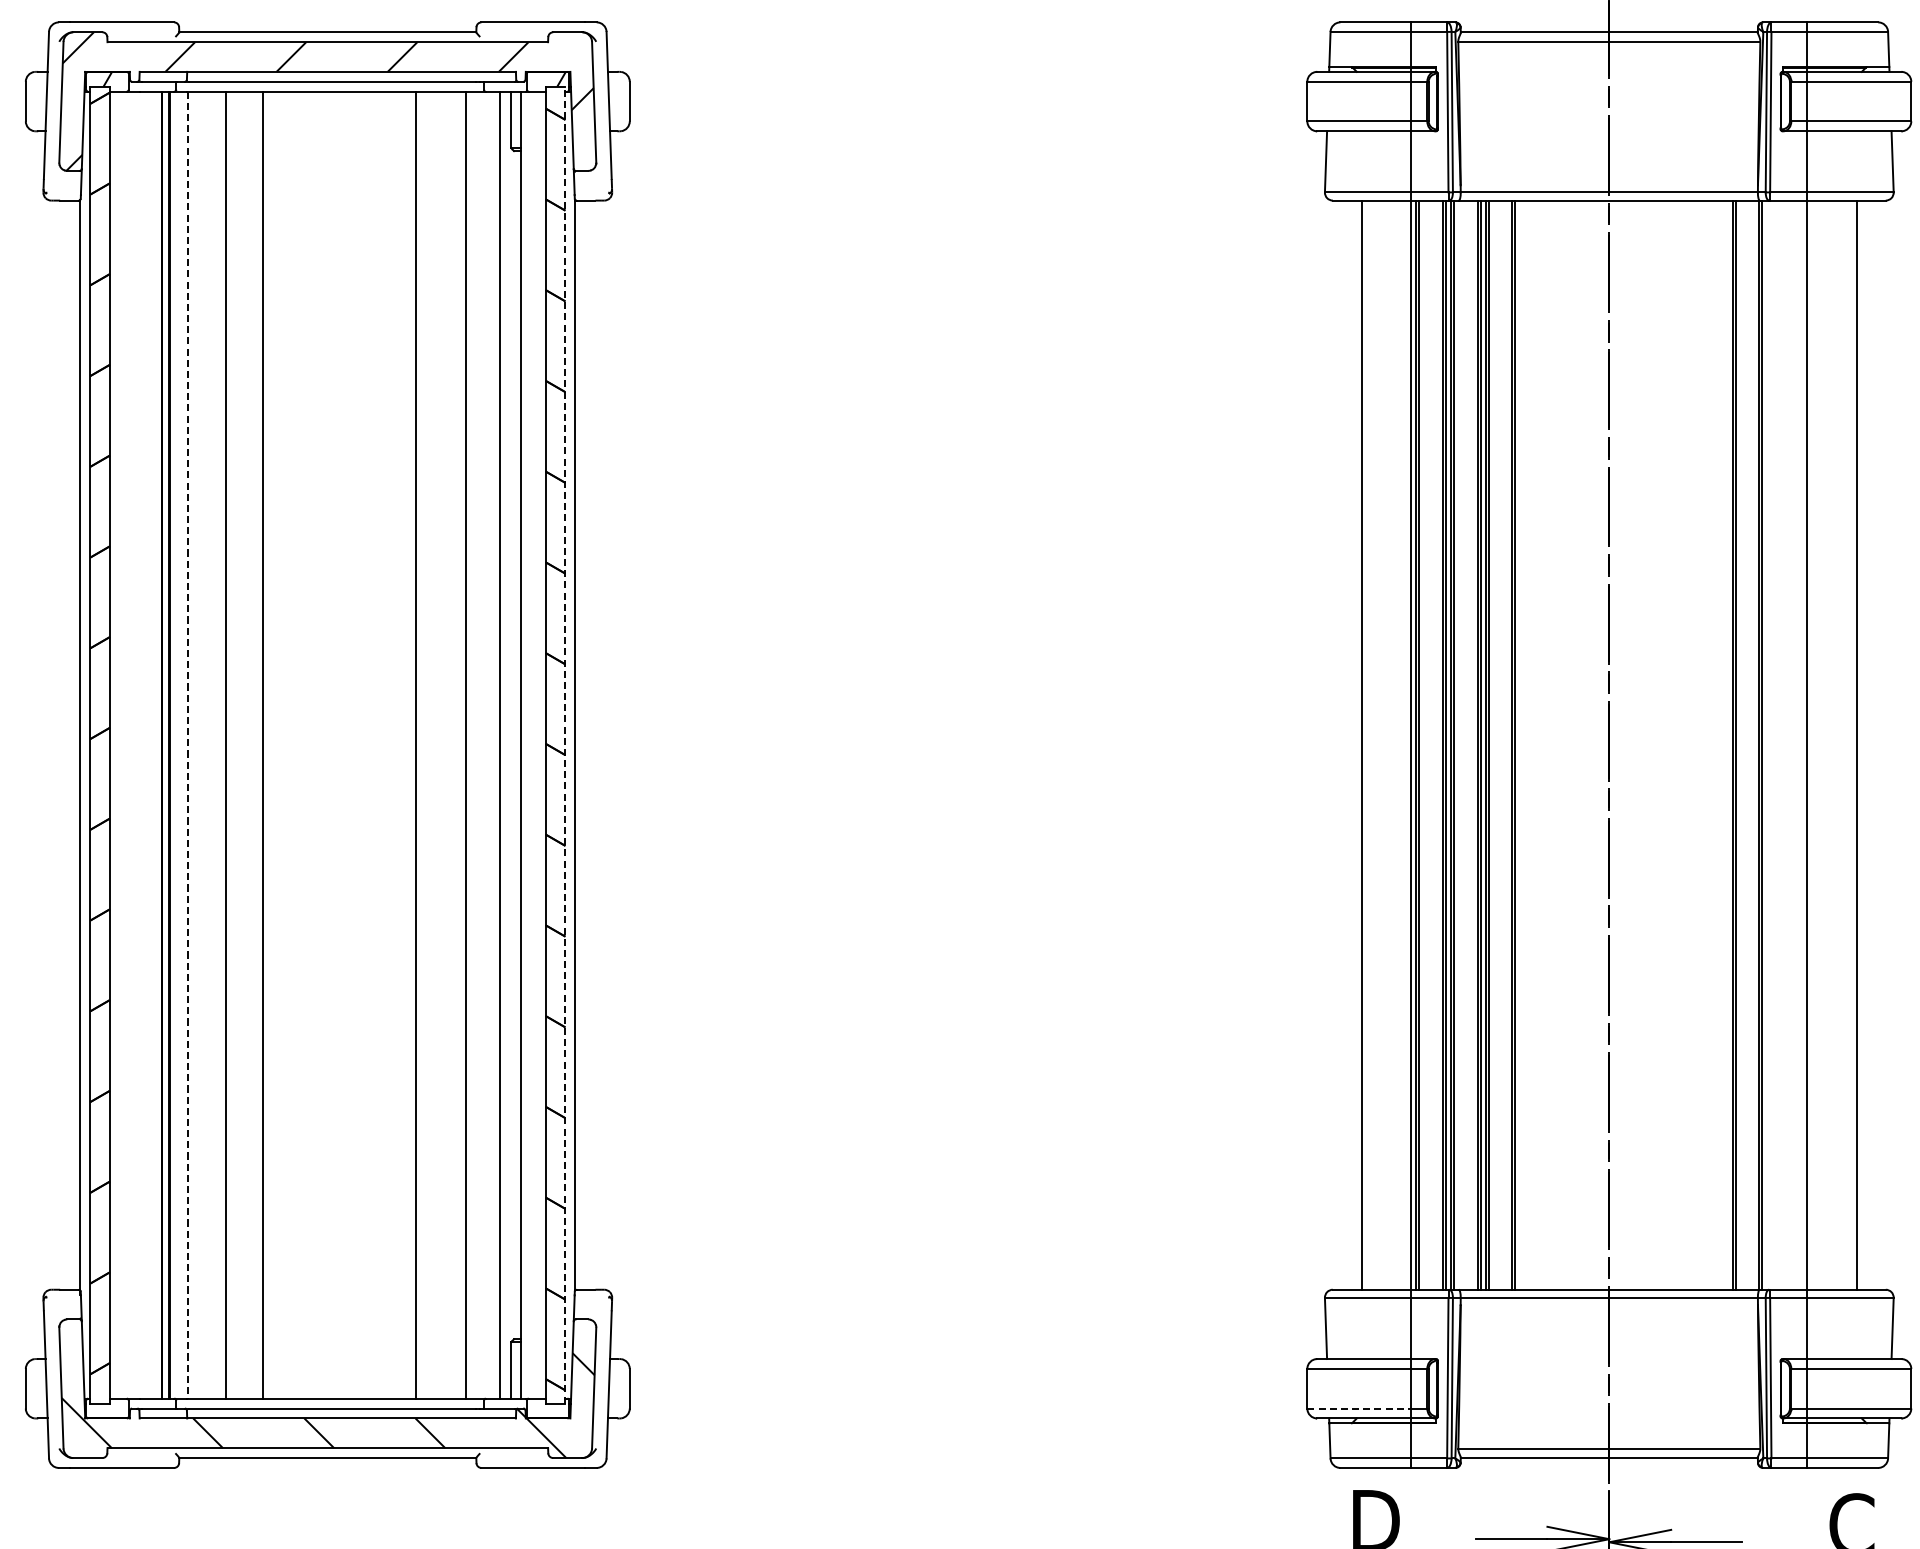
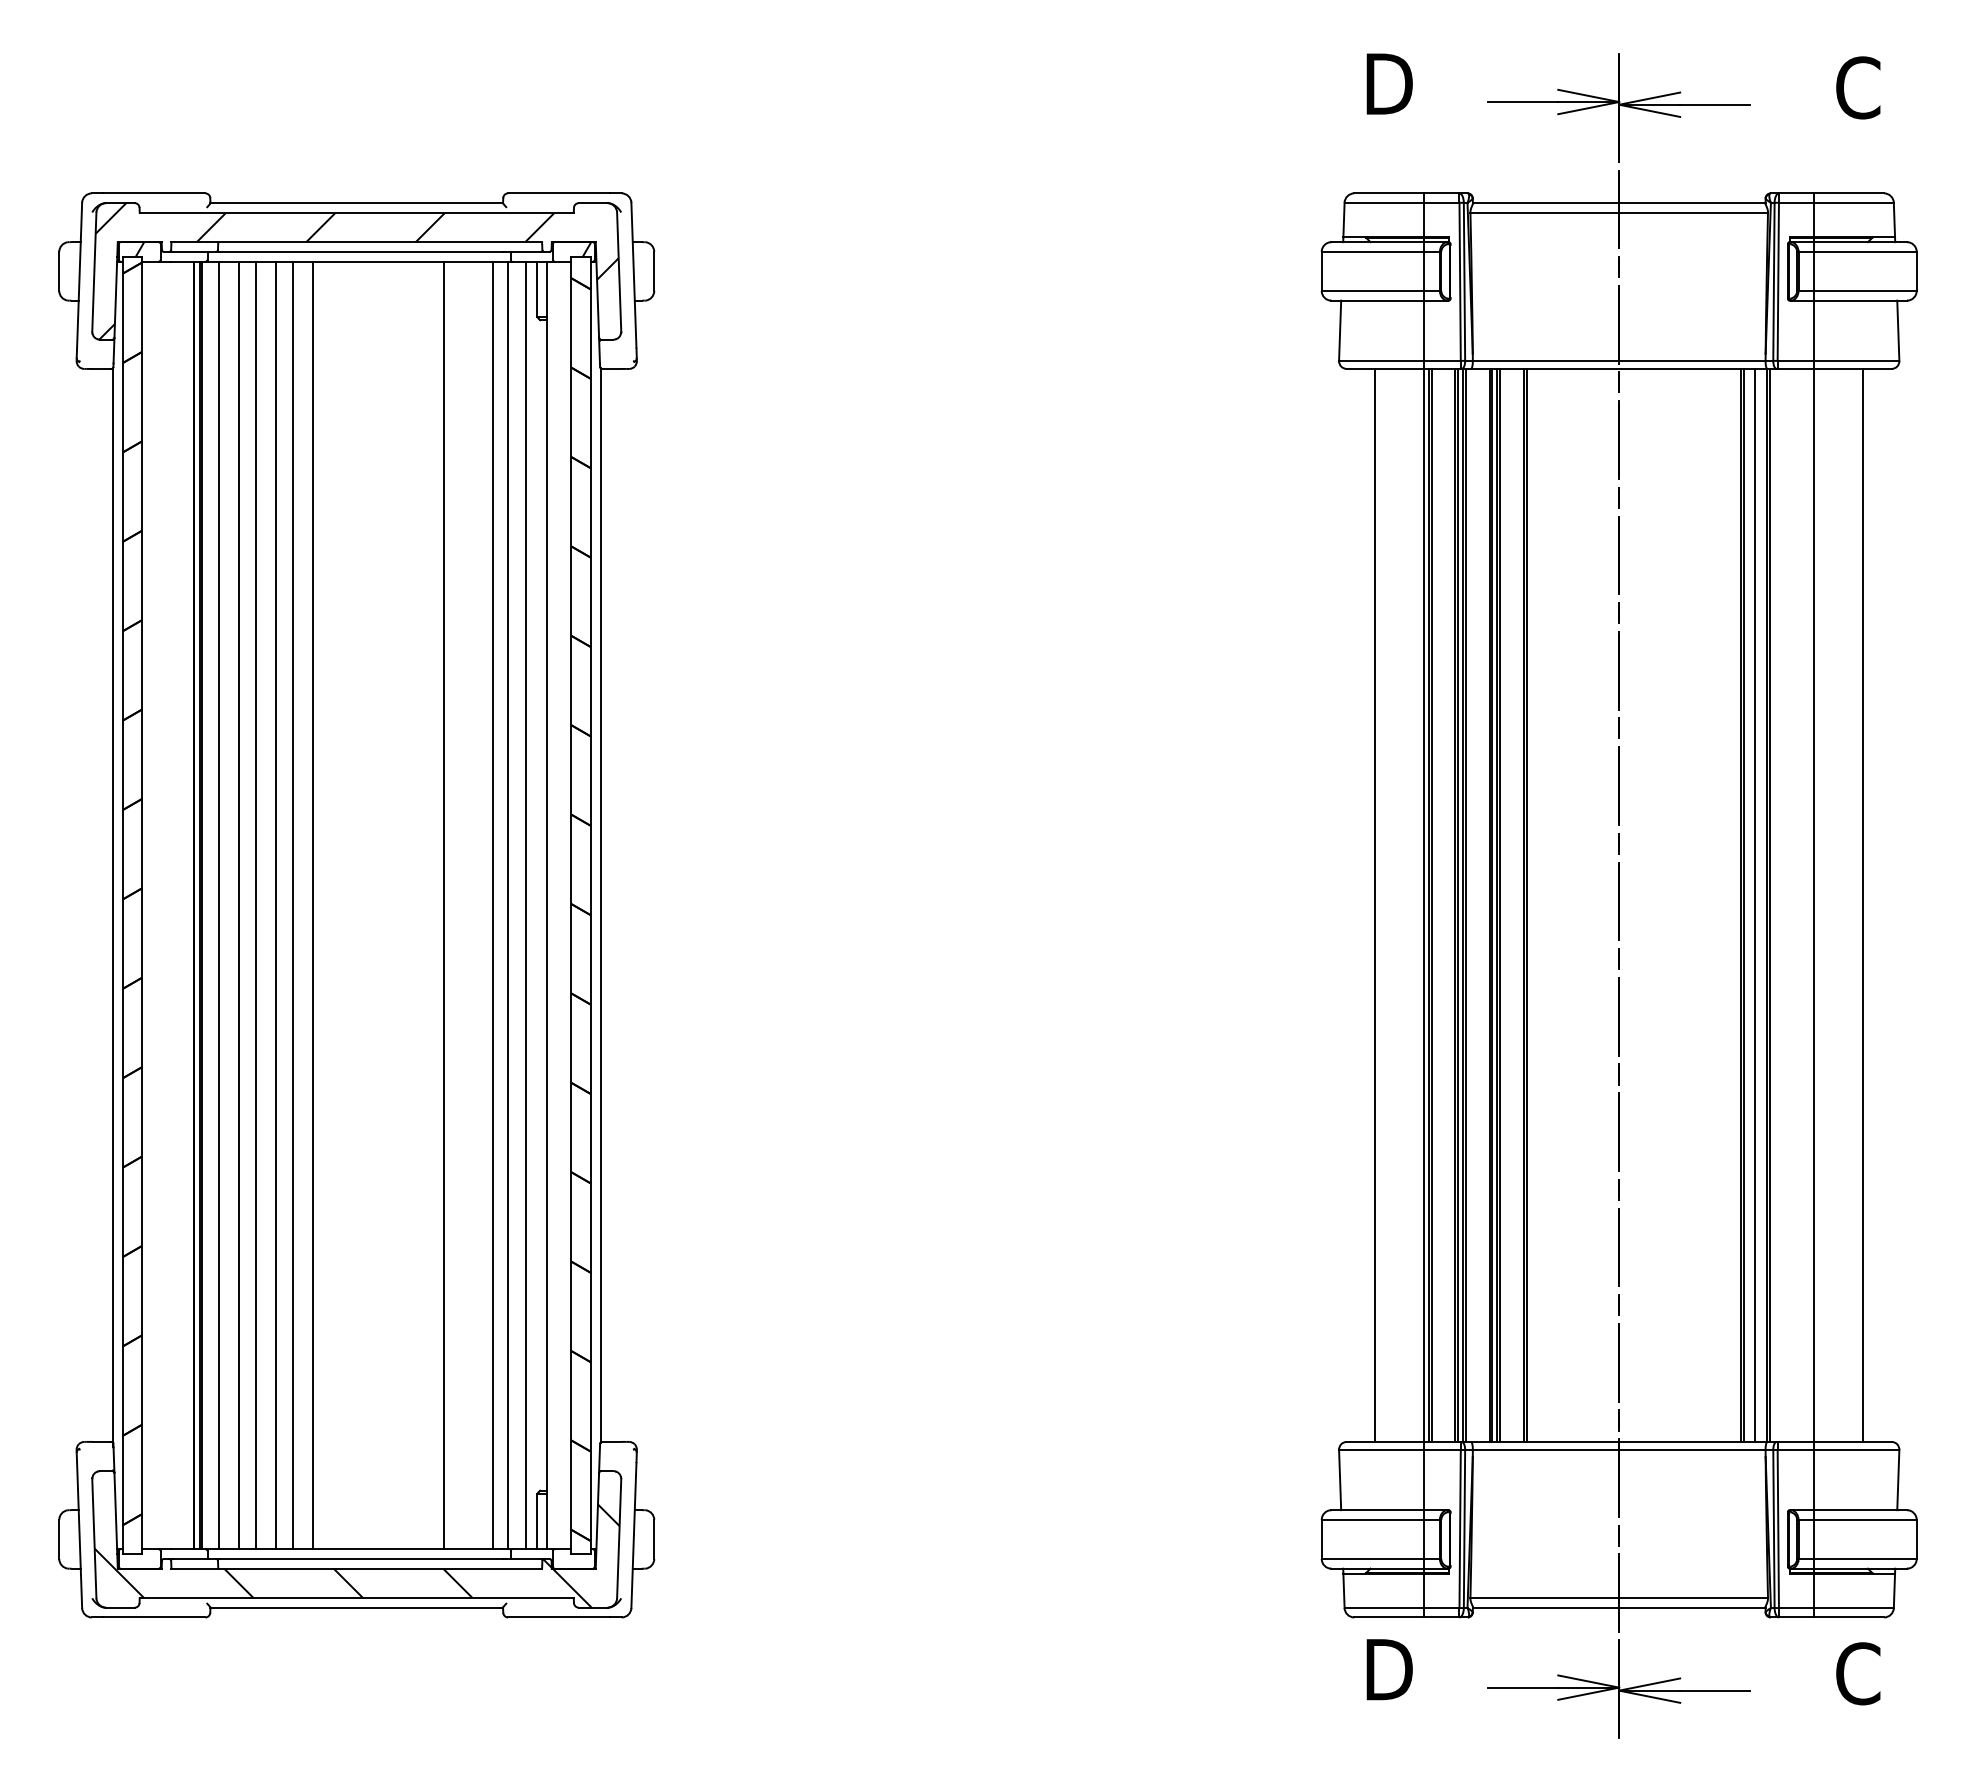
line: (1747, 744) -> (1755, 904), added
line: (188, 745) -> (219, 905), dashed -> solid
line: (207, 745) -> (238, 905), added
line: (245, 745) -> (275, 905), added
line: (282, 745) -> (312, 905), added
line: (481, 745) -> (508, 905), added
line: (565, 745) -> (590, 905), dashed -> solid
line: (1359, 1408) -> (1373, 1558), dashed -> solid

